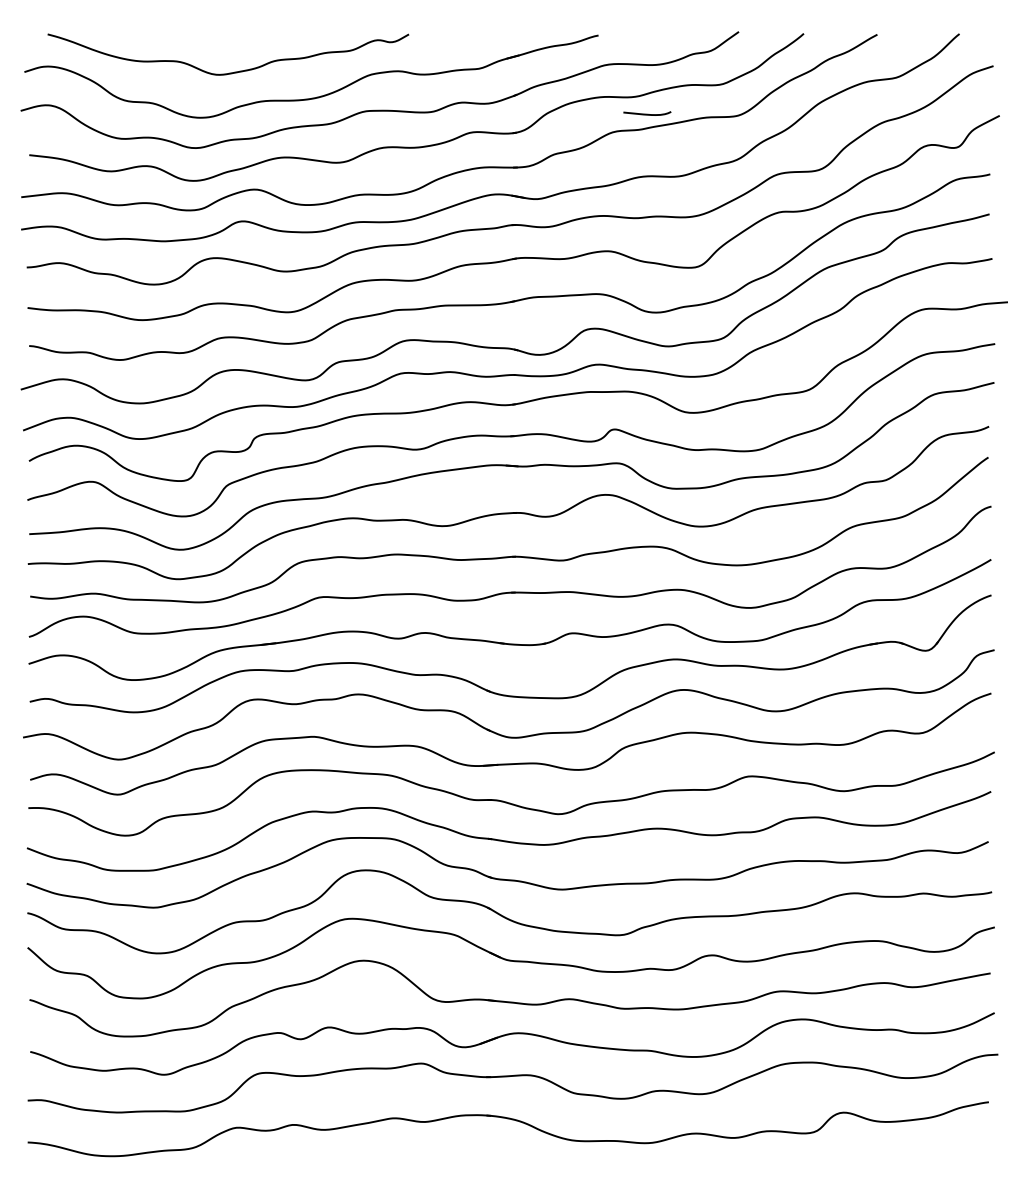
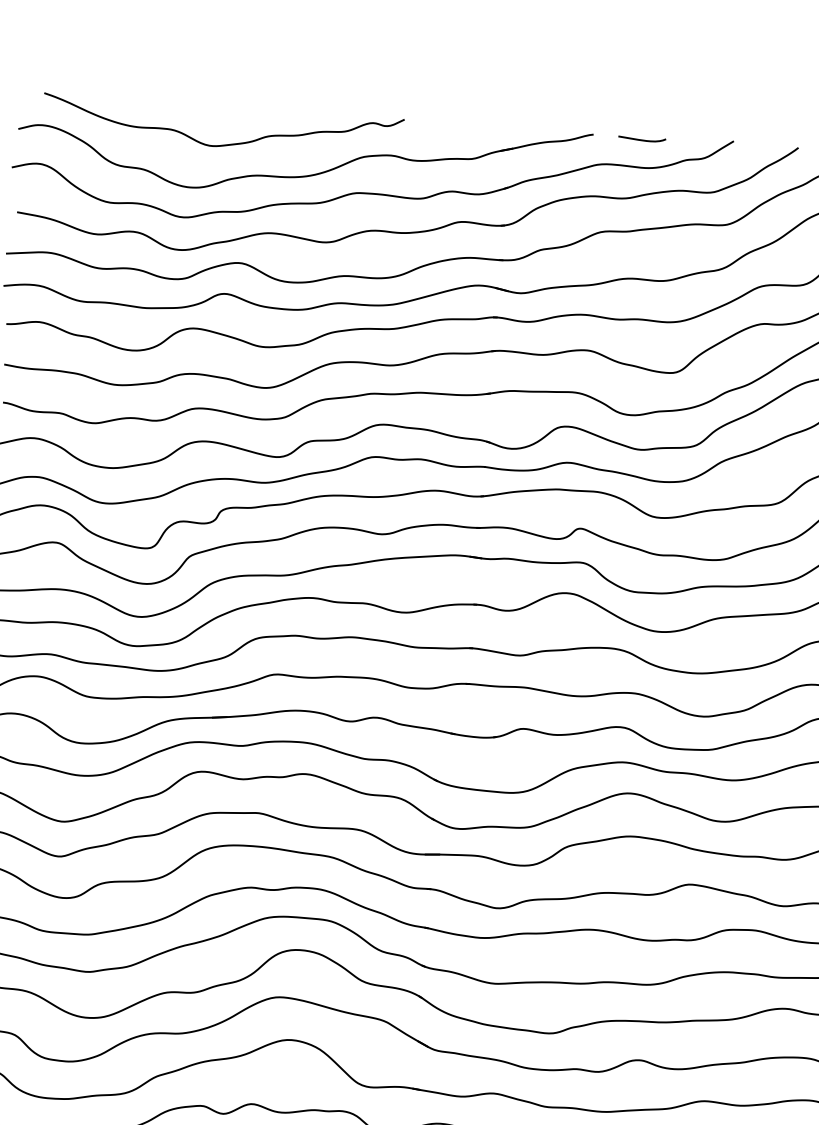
curve: (647, 113) -> (642, 139), moved

